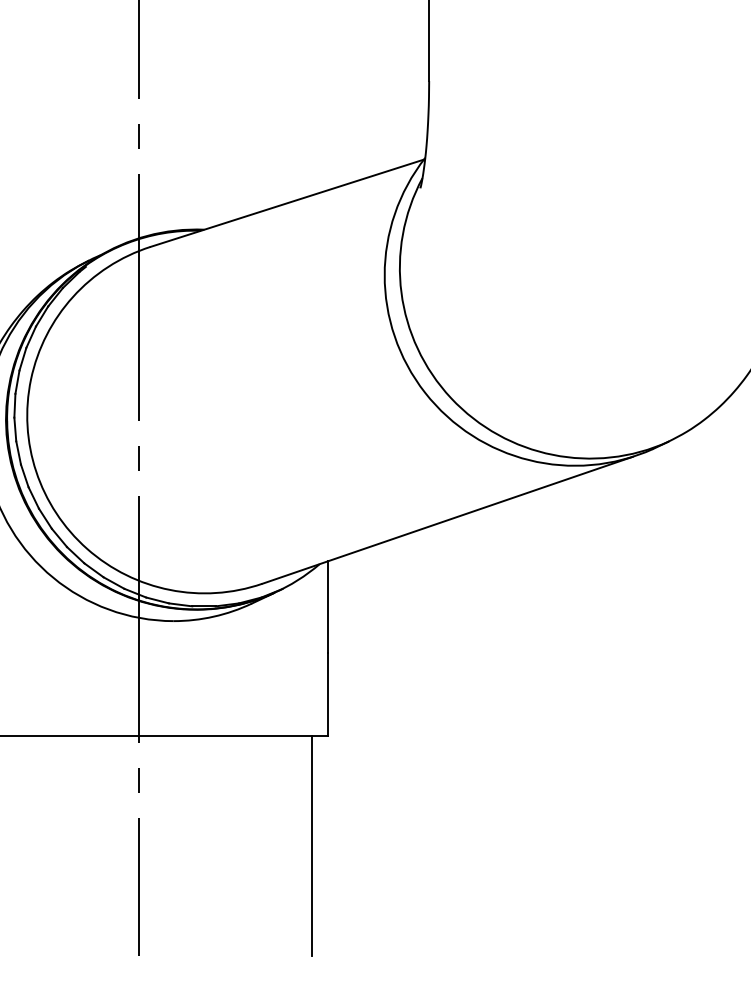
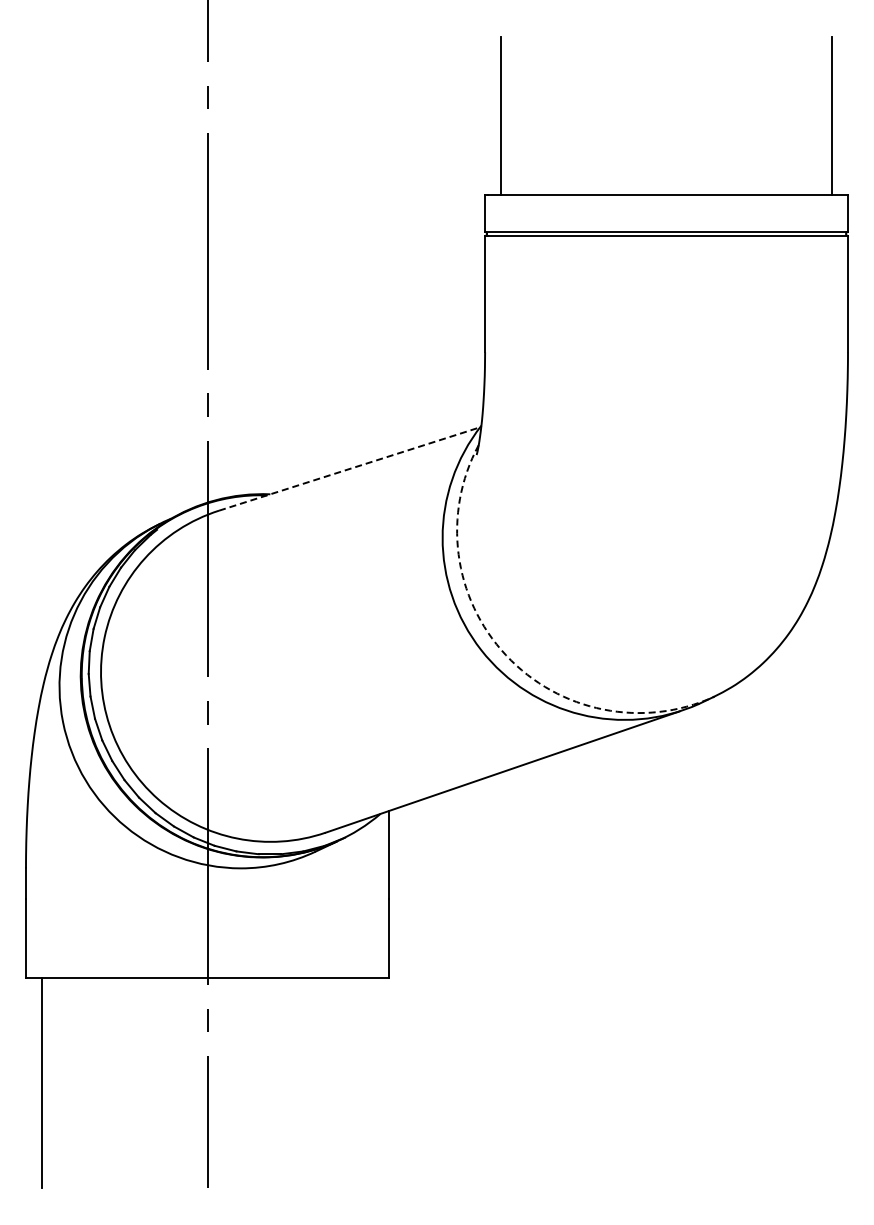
line: (288, 202) -> (350, 468), solid -> dashed
arc: (451, 398) -> (506, 655), solid -> dashed
line: (312, 845) -> (373, 1082), removed

